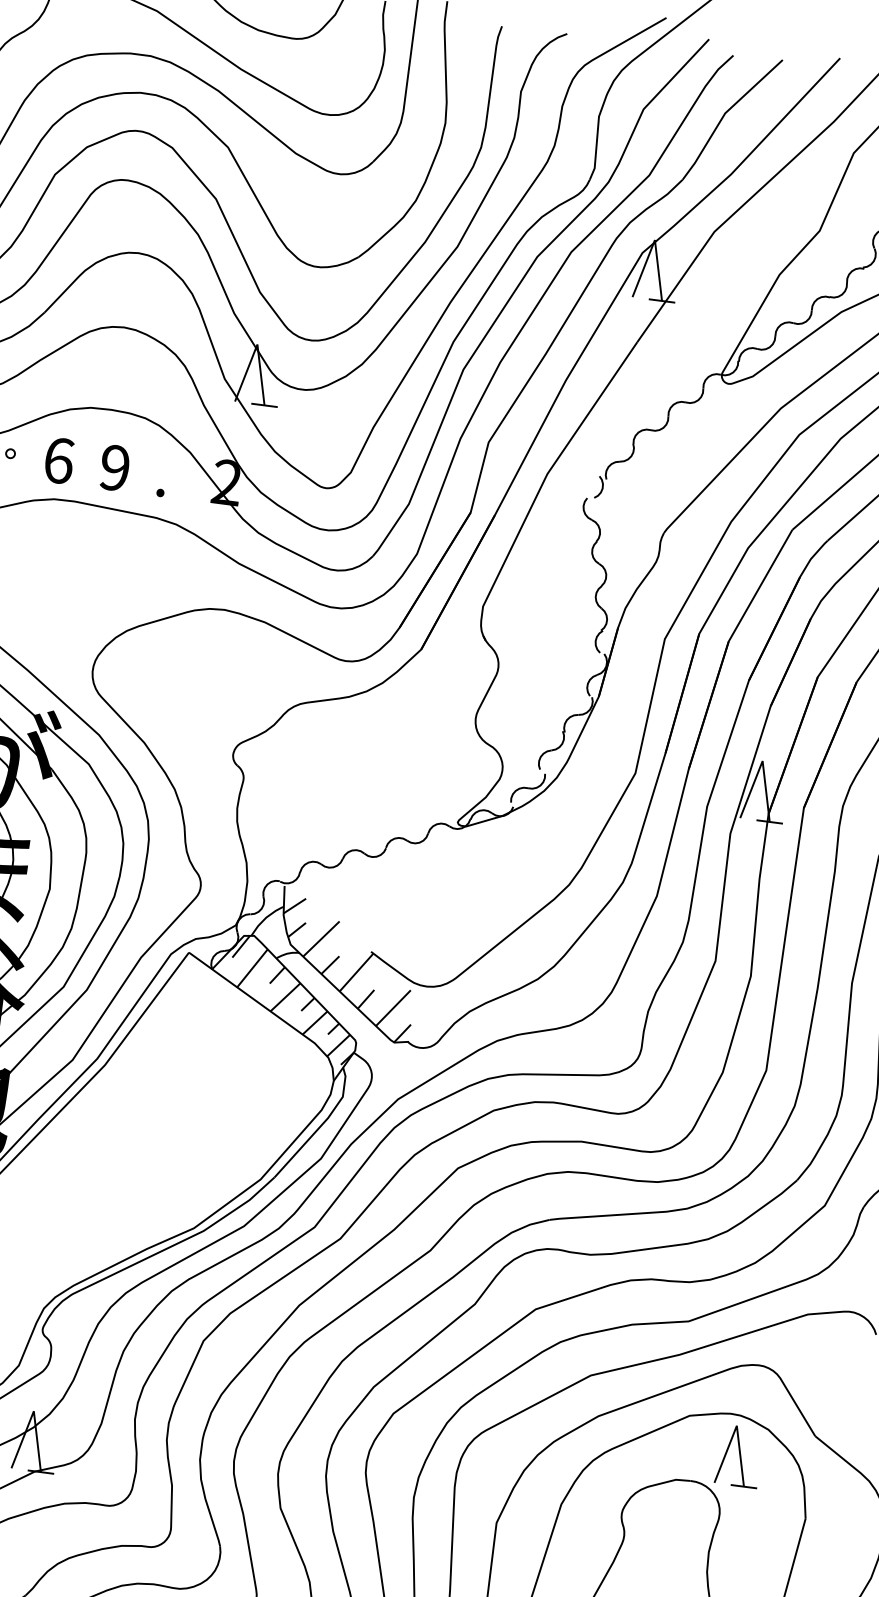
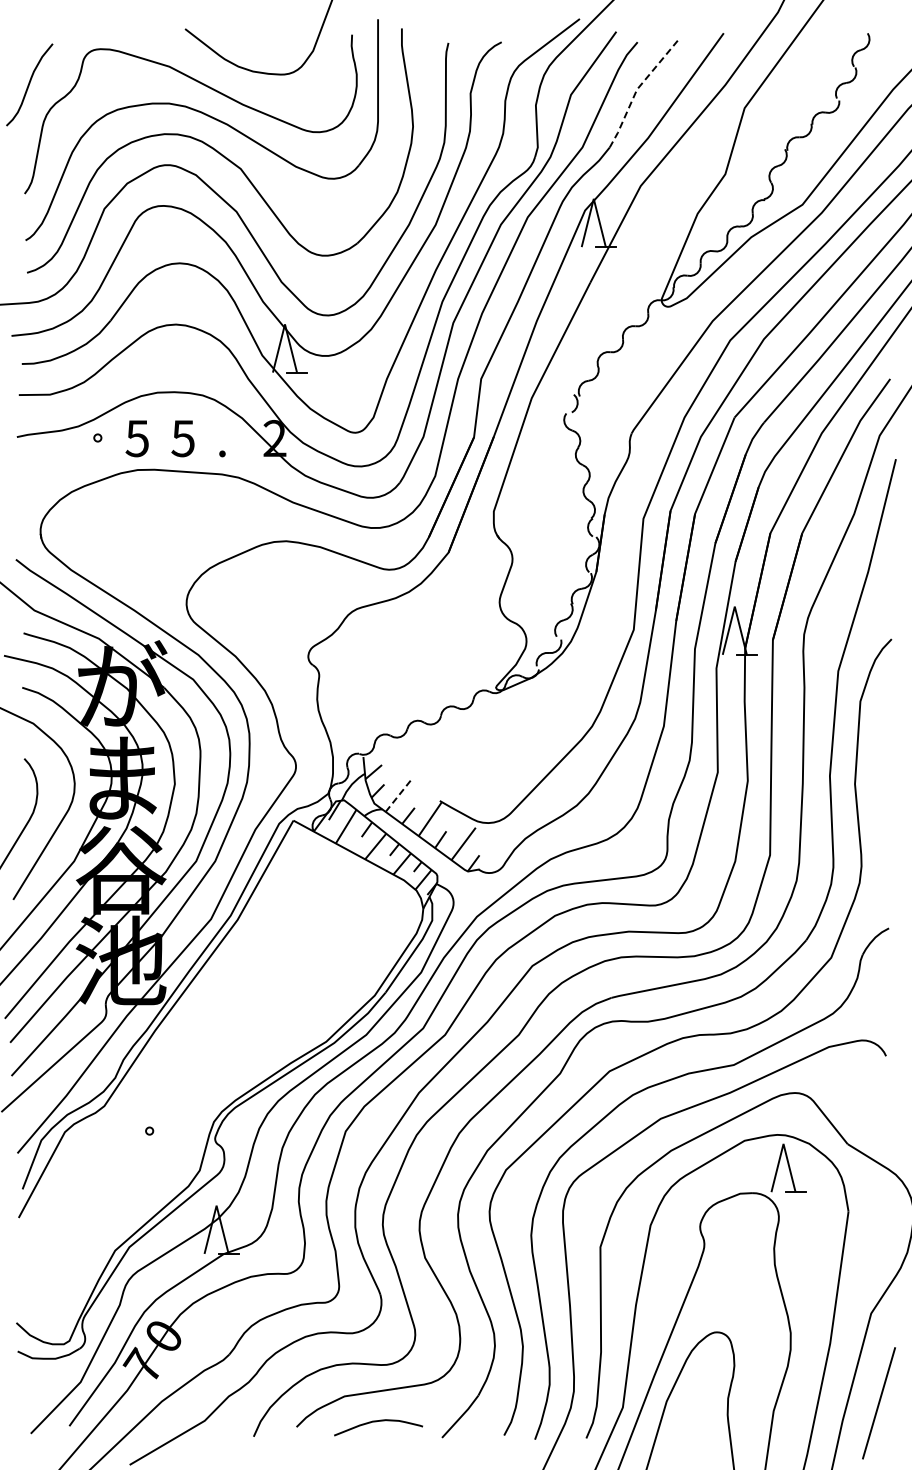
line: (724, 114) -> (636, 90), solid -> dashed
text: (58, 460) -> (137, 438), 6 -> 5
text: (113, 467) -> (182, 438), 9 -> 5
line: (321, 938) -> (398, 795), solid -> dashed

